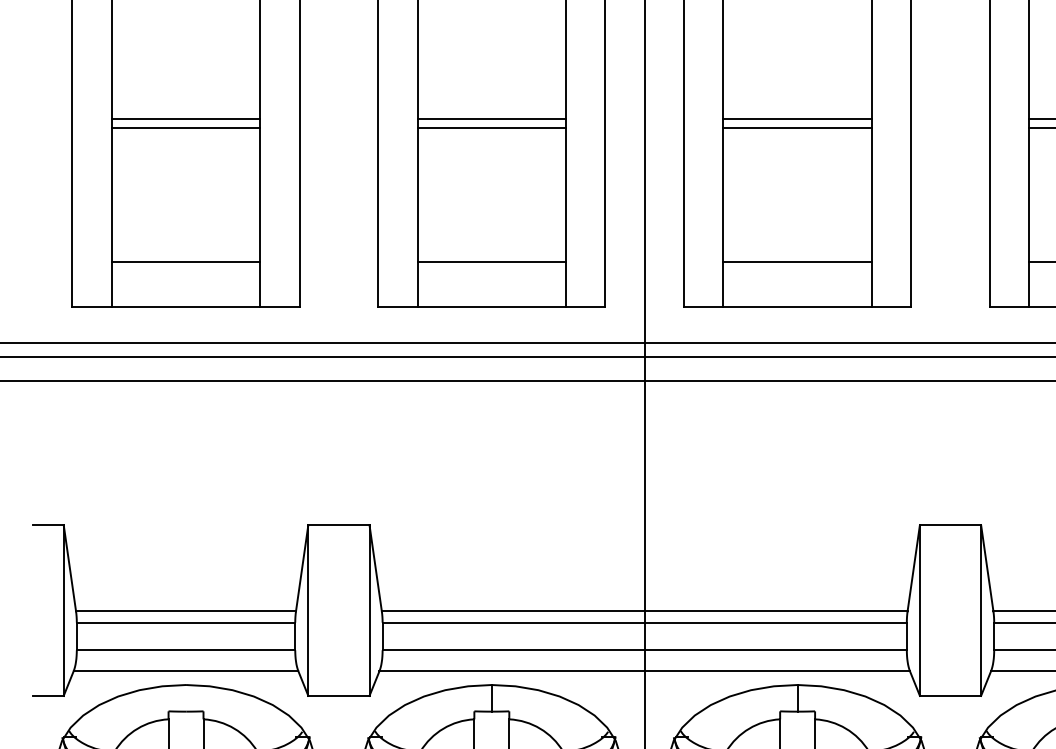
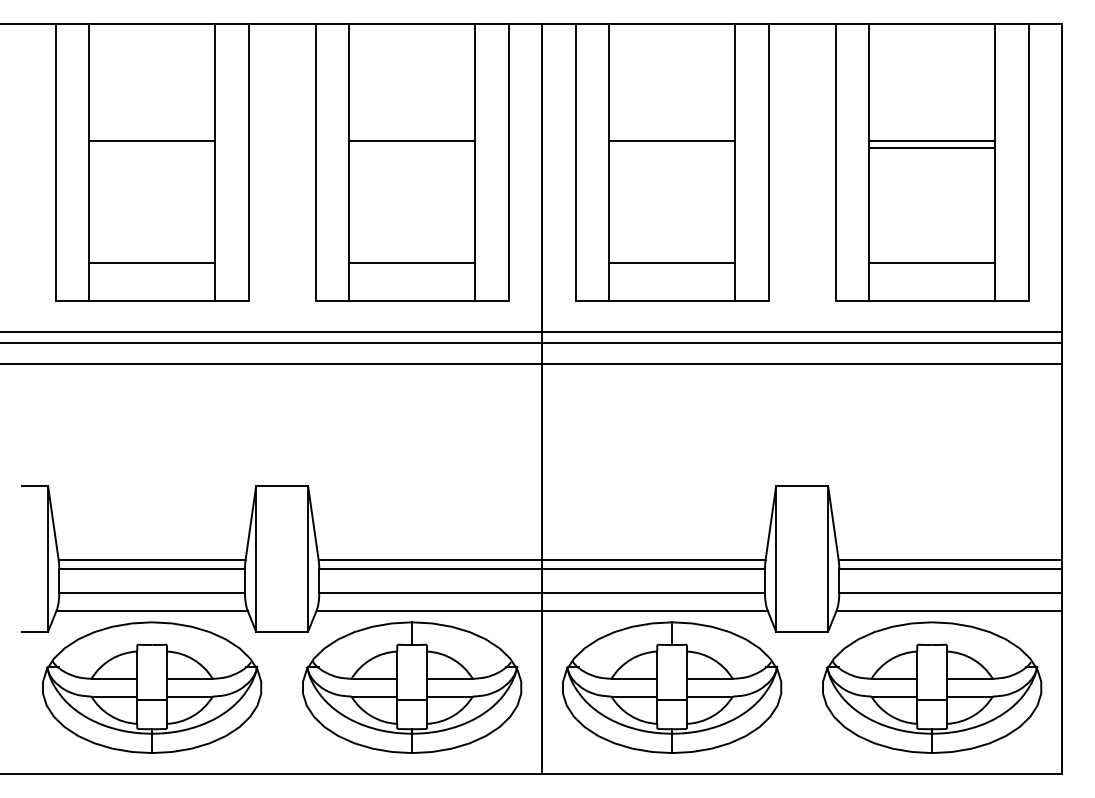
line: (185, 127) -> (151, 148), removed
line: (491, 127) -> (411, 148), removed
line: (798, 127) -> (672, 148), removed

